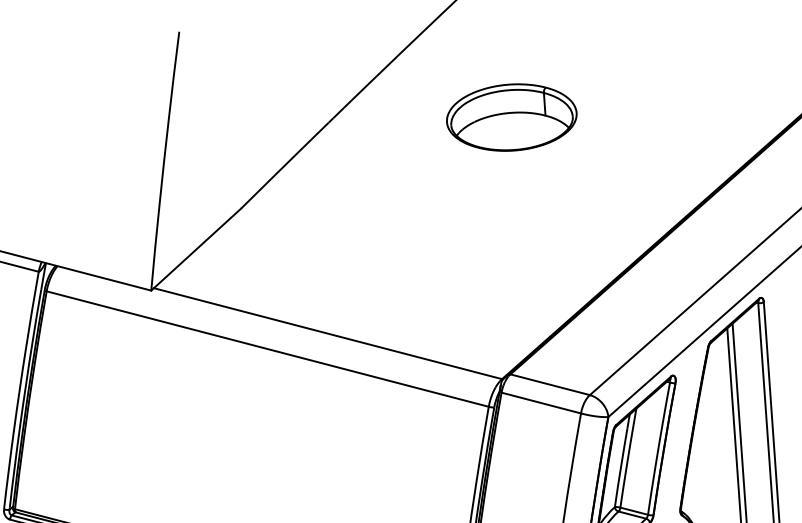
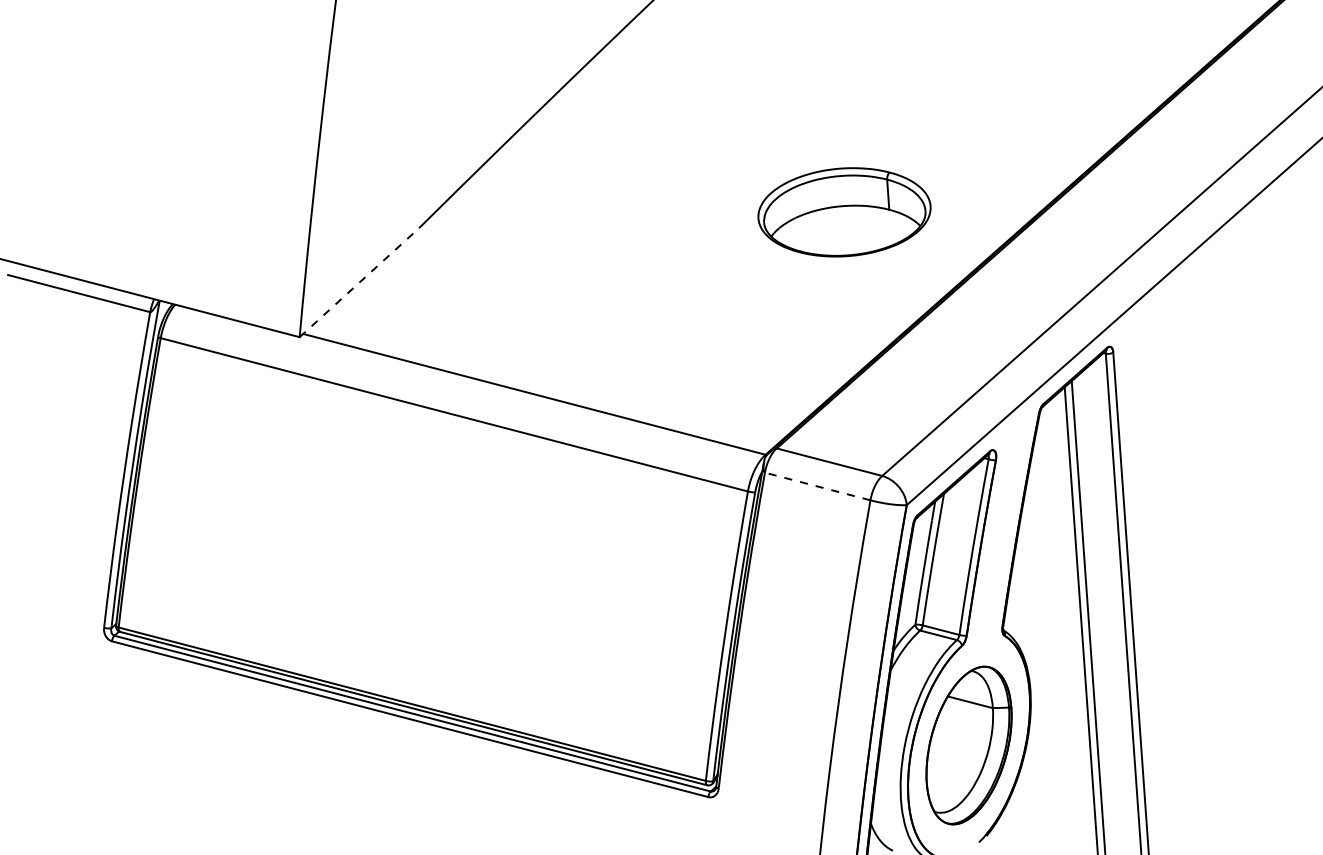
part: (511, 117) -> (844, 212), moved
line: (196, 249) -> (359, 282), solid -> dashed
line: (541, 403) -> (817, 486), solid -> dashed

